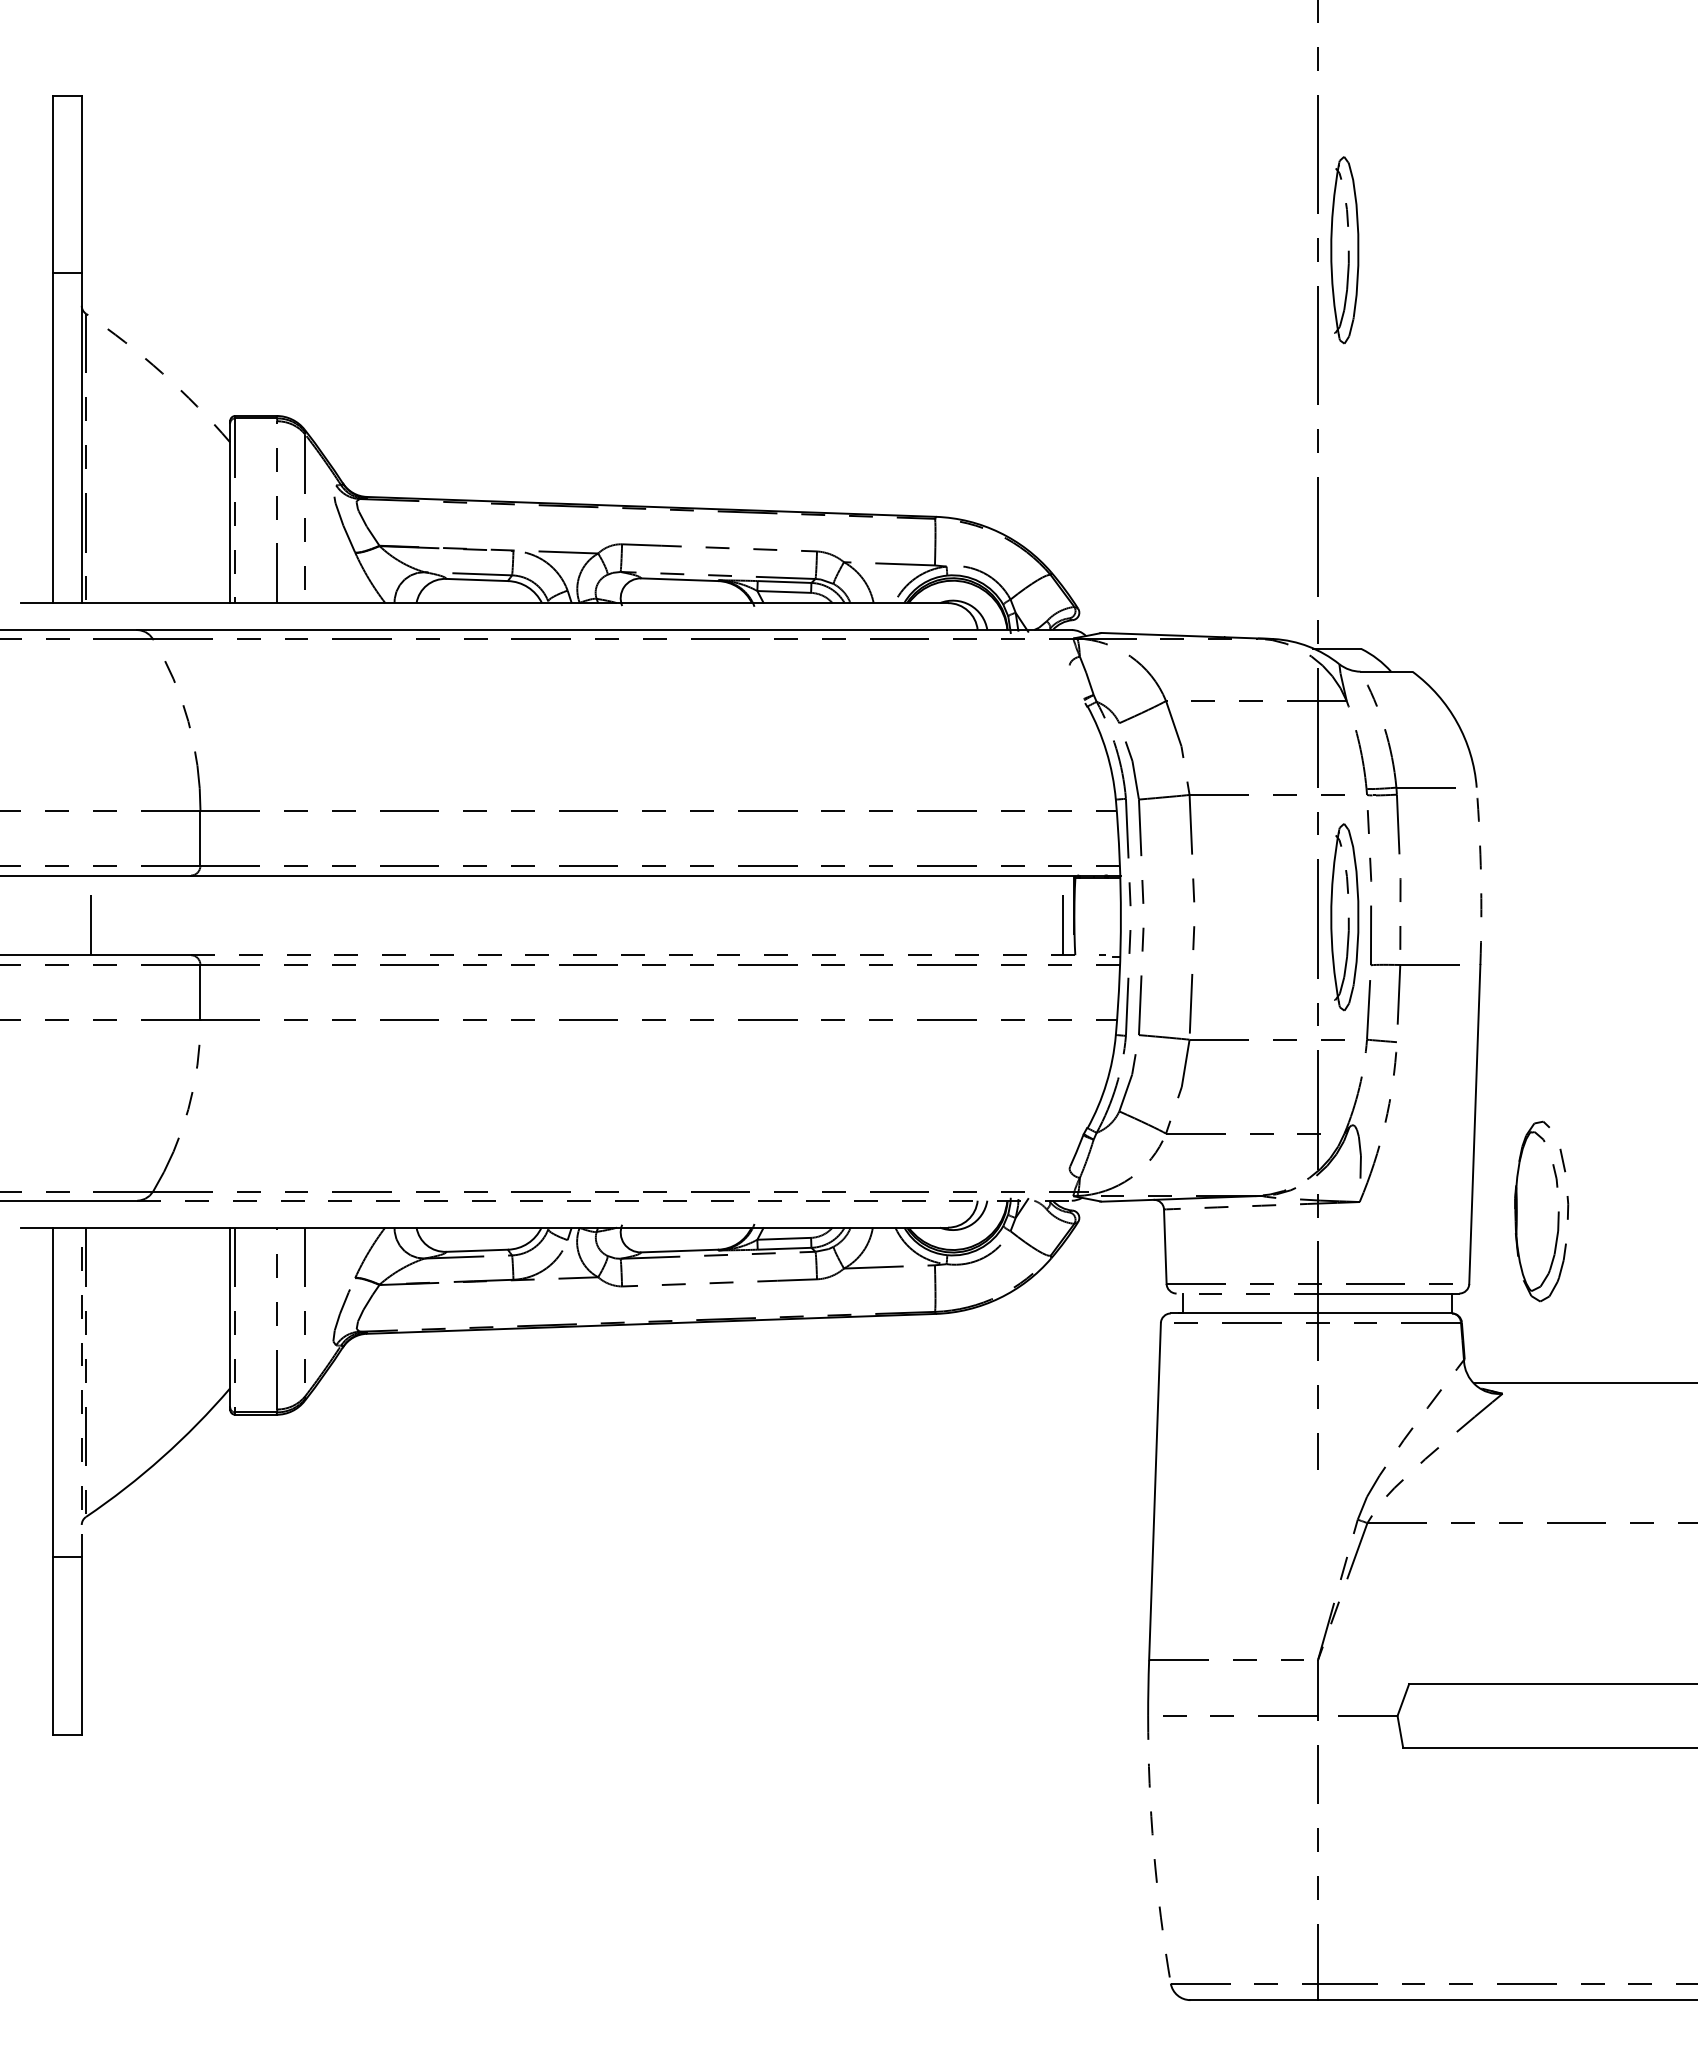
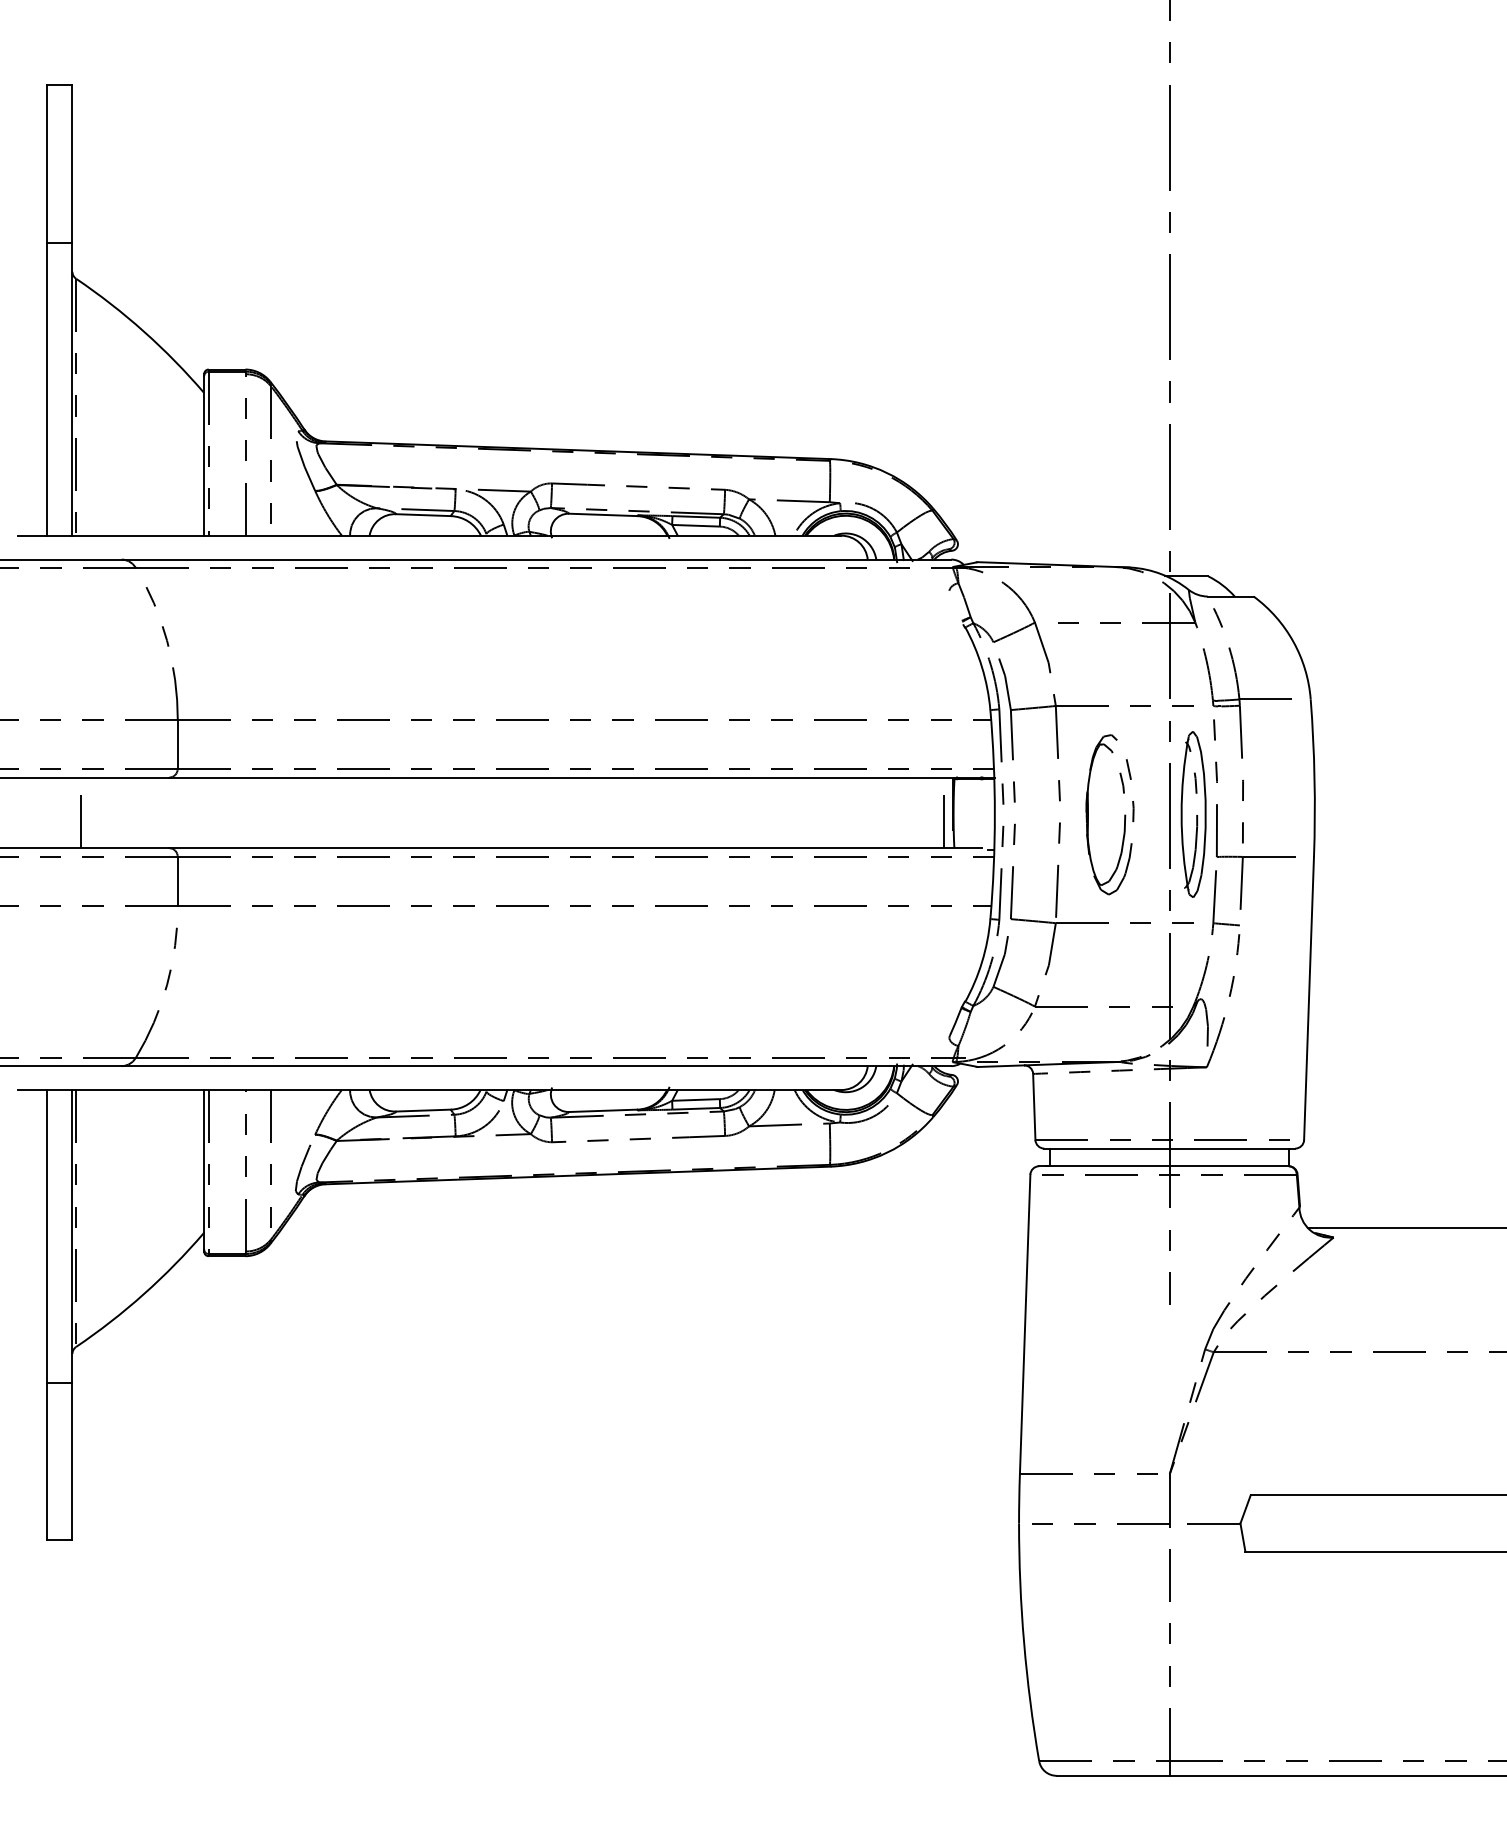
part: (1344, 250) -> (1193, 222), removed
arc: (162, 373) -> (144, 331), dashed -> solid
arc: (1481, 876) -> (1314, 778), dashed -> solid
line: (649, 955) -> (576, 848), dashed -> solid
line: (605, 1200) -> (537, 1065), dashed -> solid
part: (1557, 1212) -> (1124, 815), moved
line: (1247, 1293) -> (1107, 1148), dashed -> solid
line: (81, 1392) -> (72, 1236), dashed -> solid
arc: (1153, 1850) -> (1023, 1642), dashed -> solid

